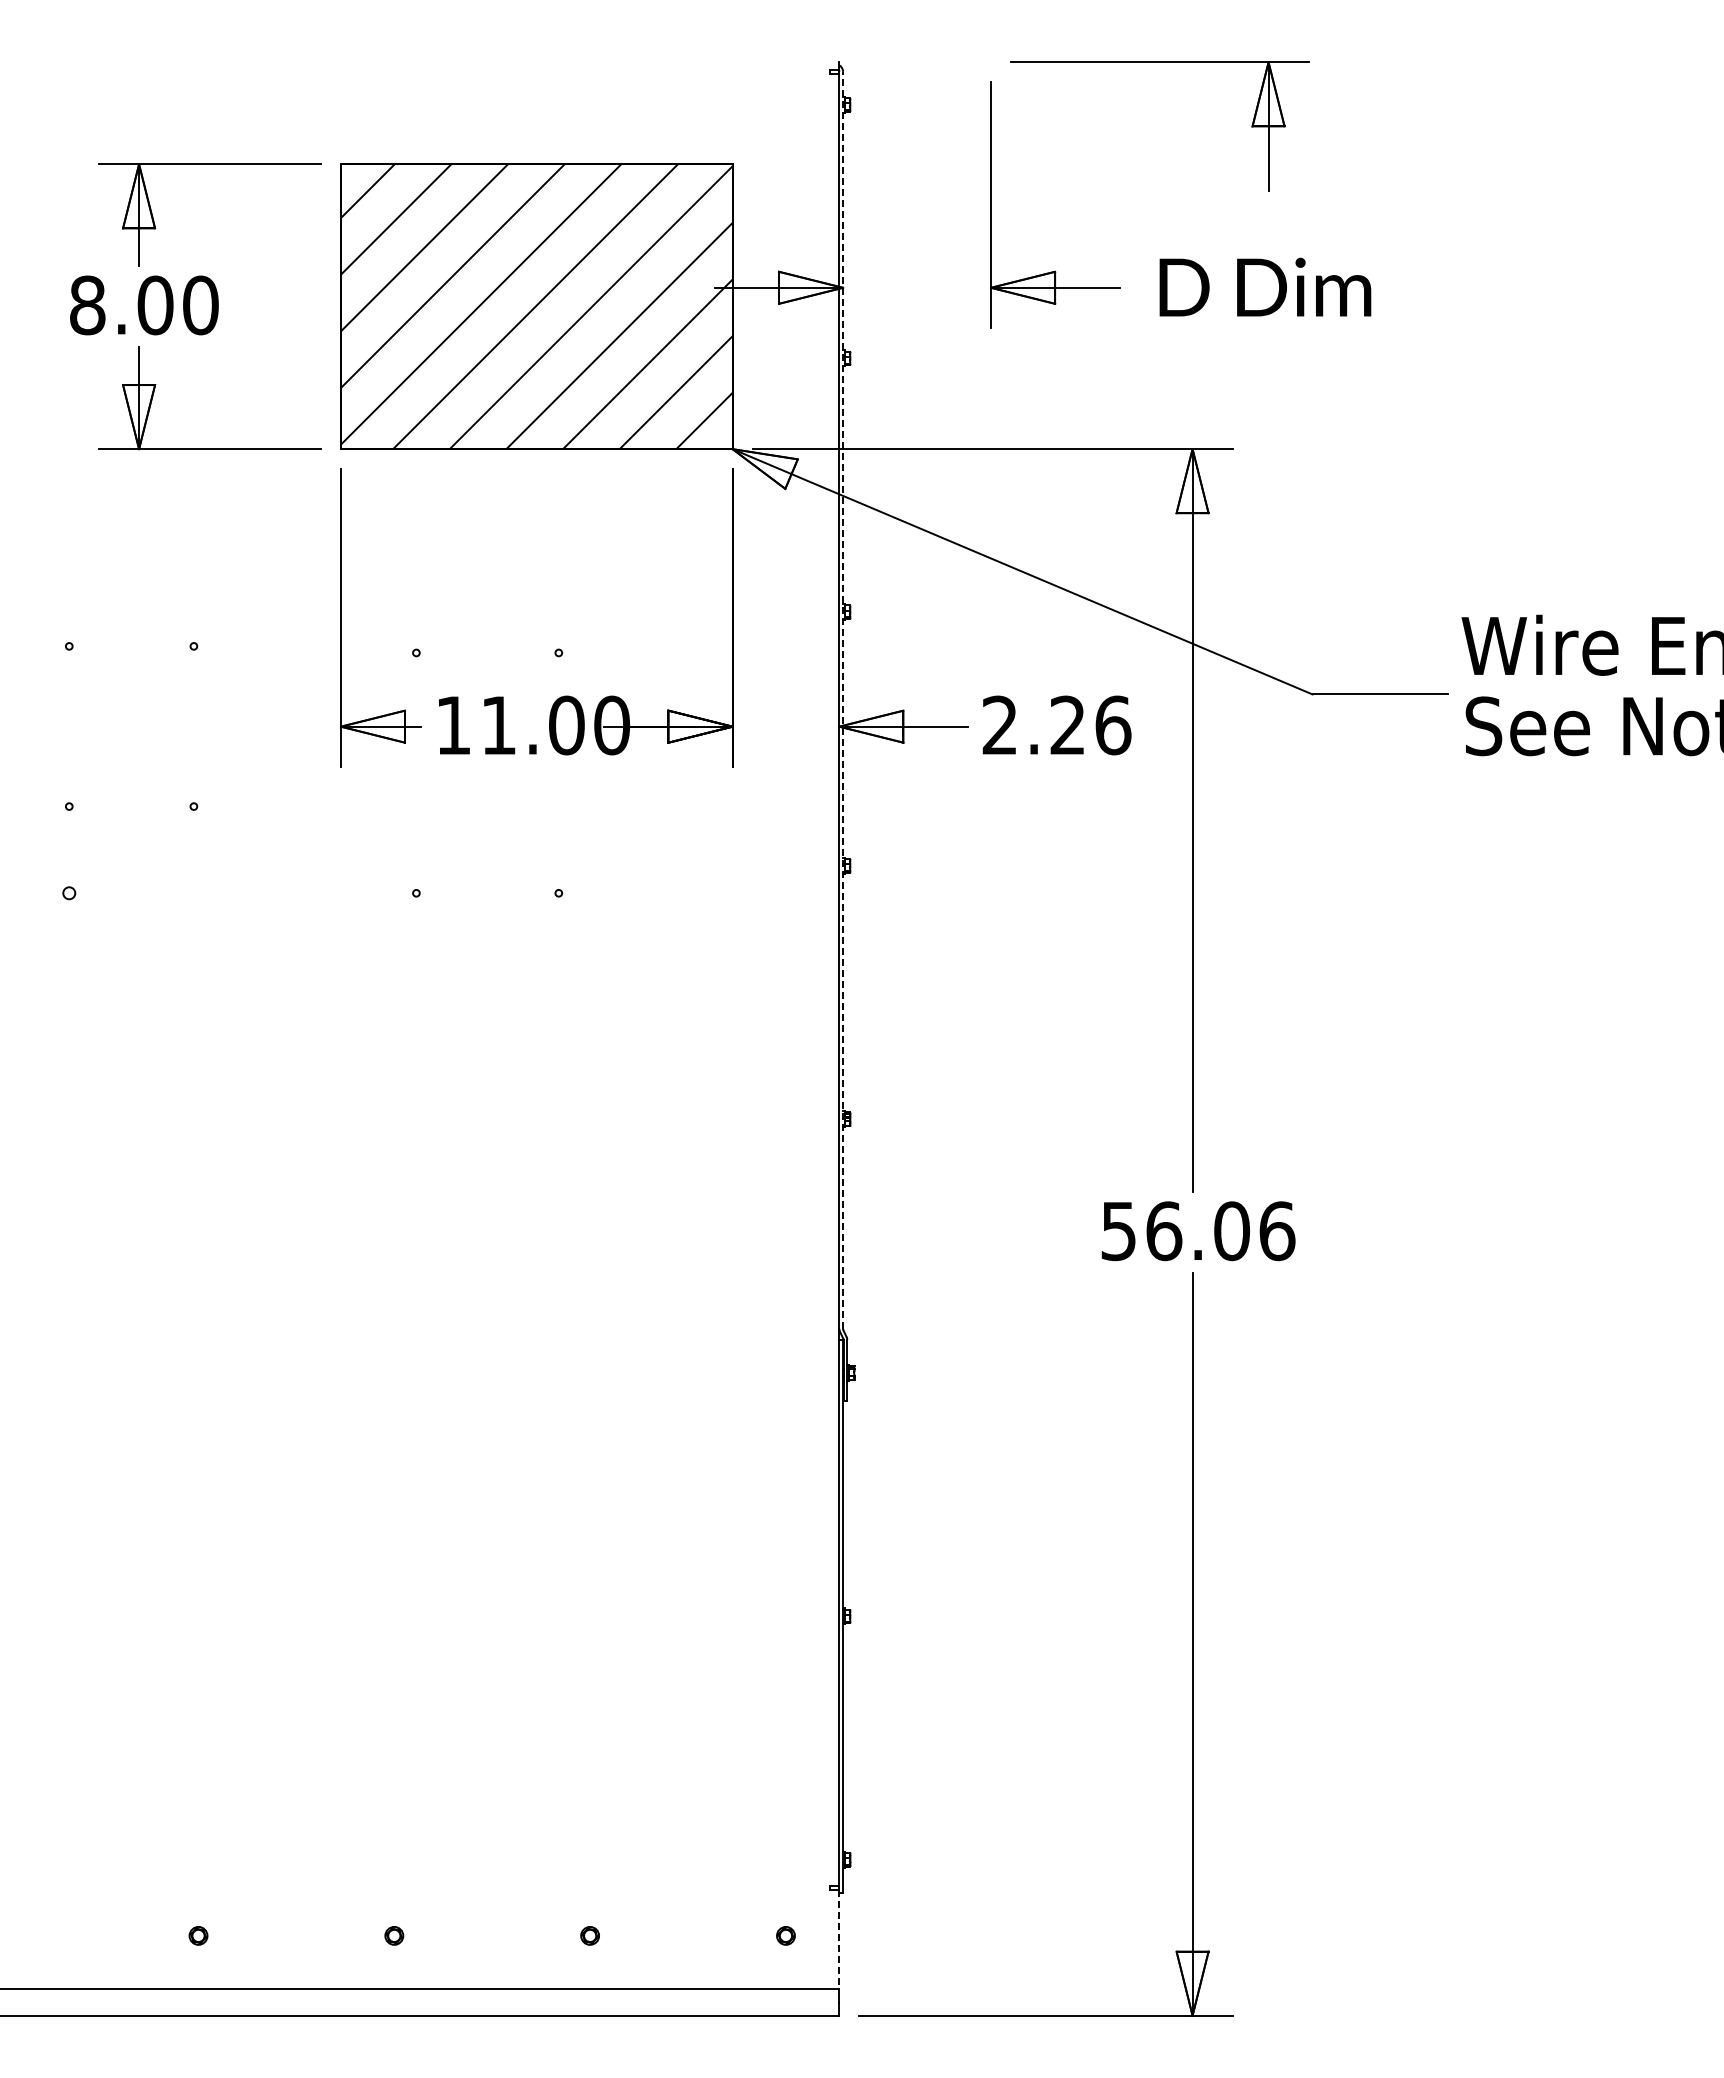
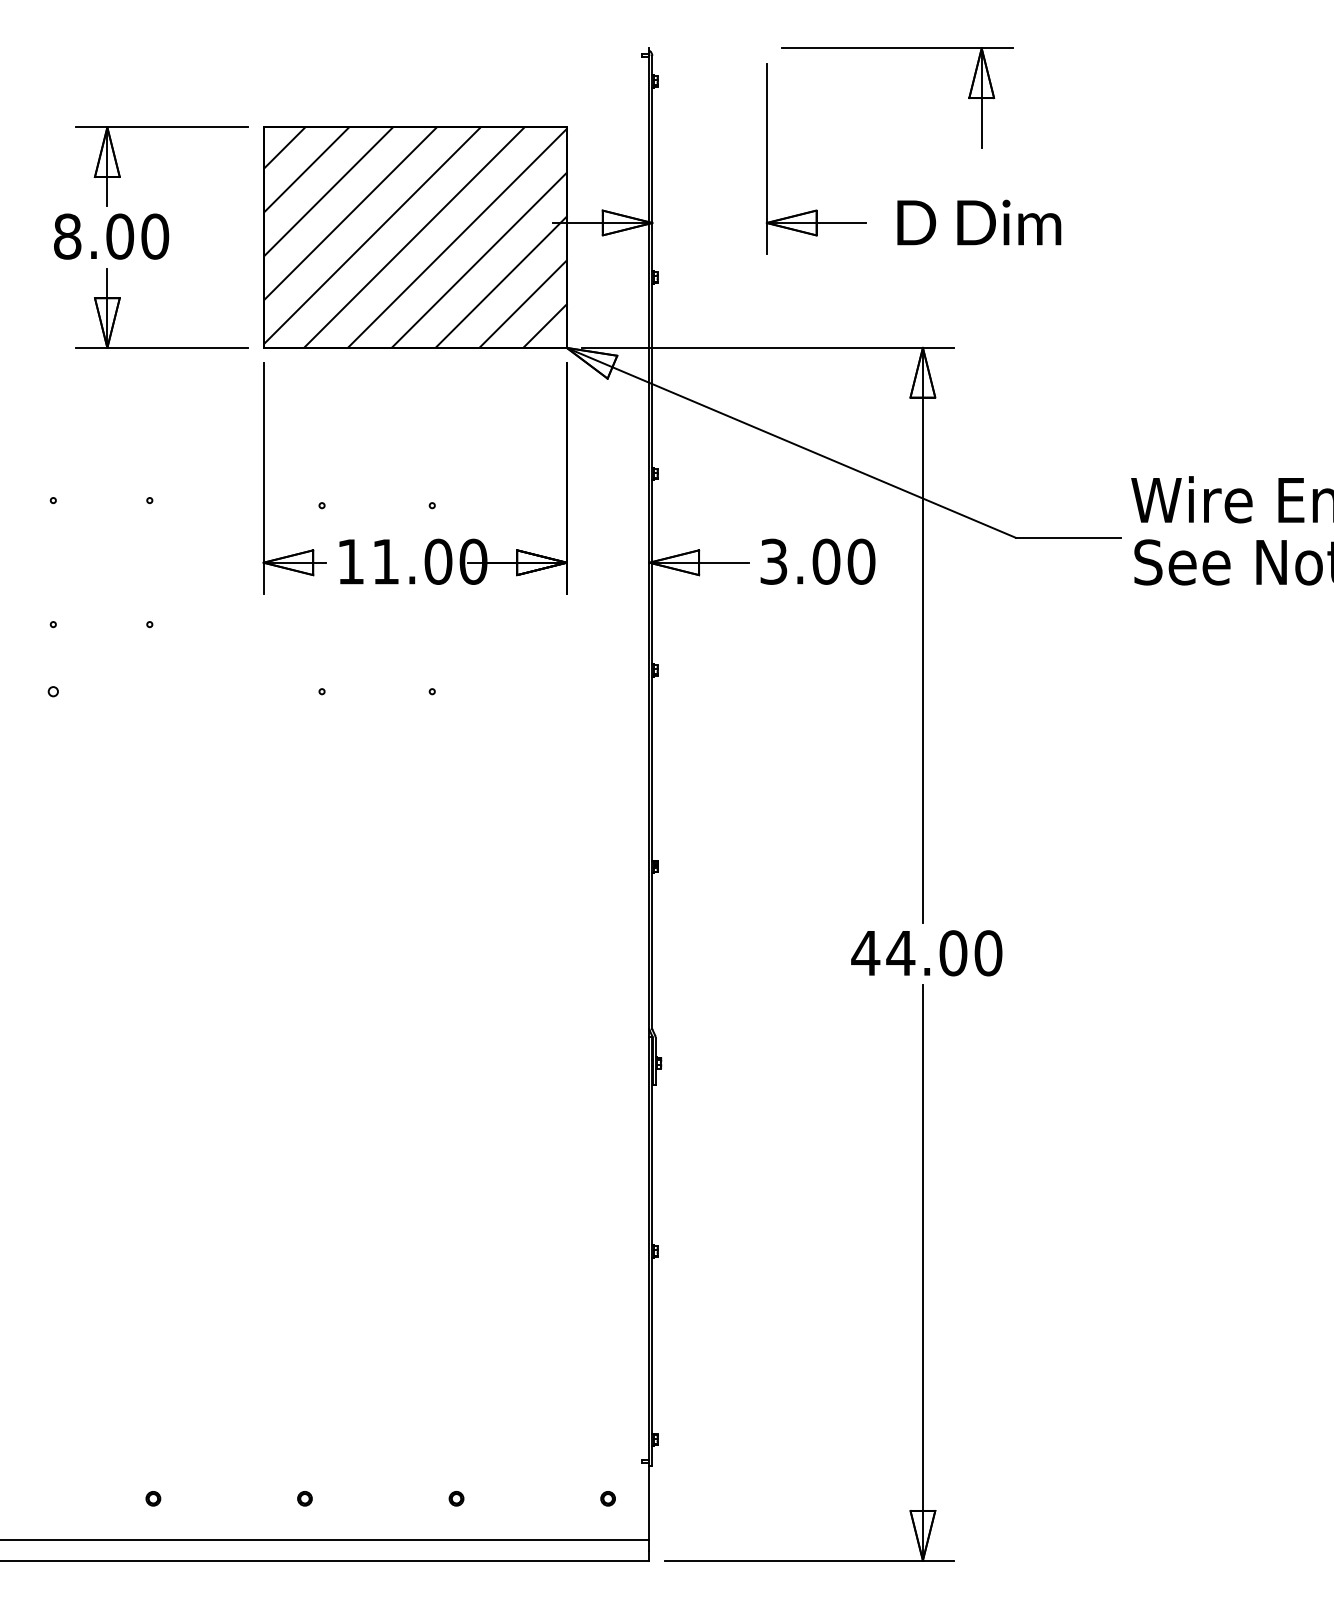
line: (843, 699) -> (652, 541), dashed -> solid
text: (1056, 725) -> (817, 561), 2.26 -> 3.00
text: (1197, 1231) -> (926, 953), 56.06 -> 44.00
line: (839, 1939) -> (649, 1501), dashed -> solid

